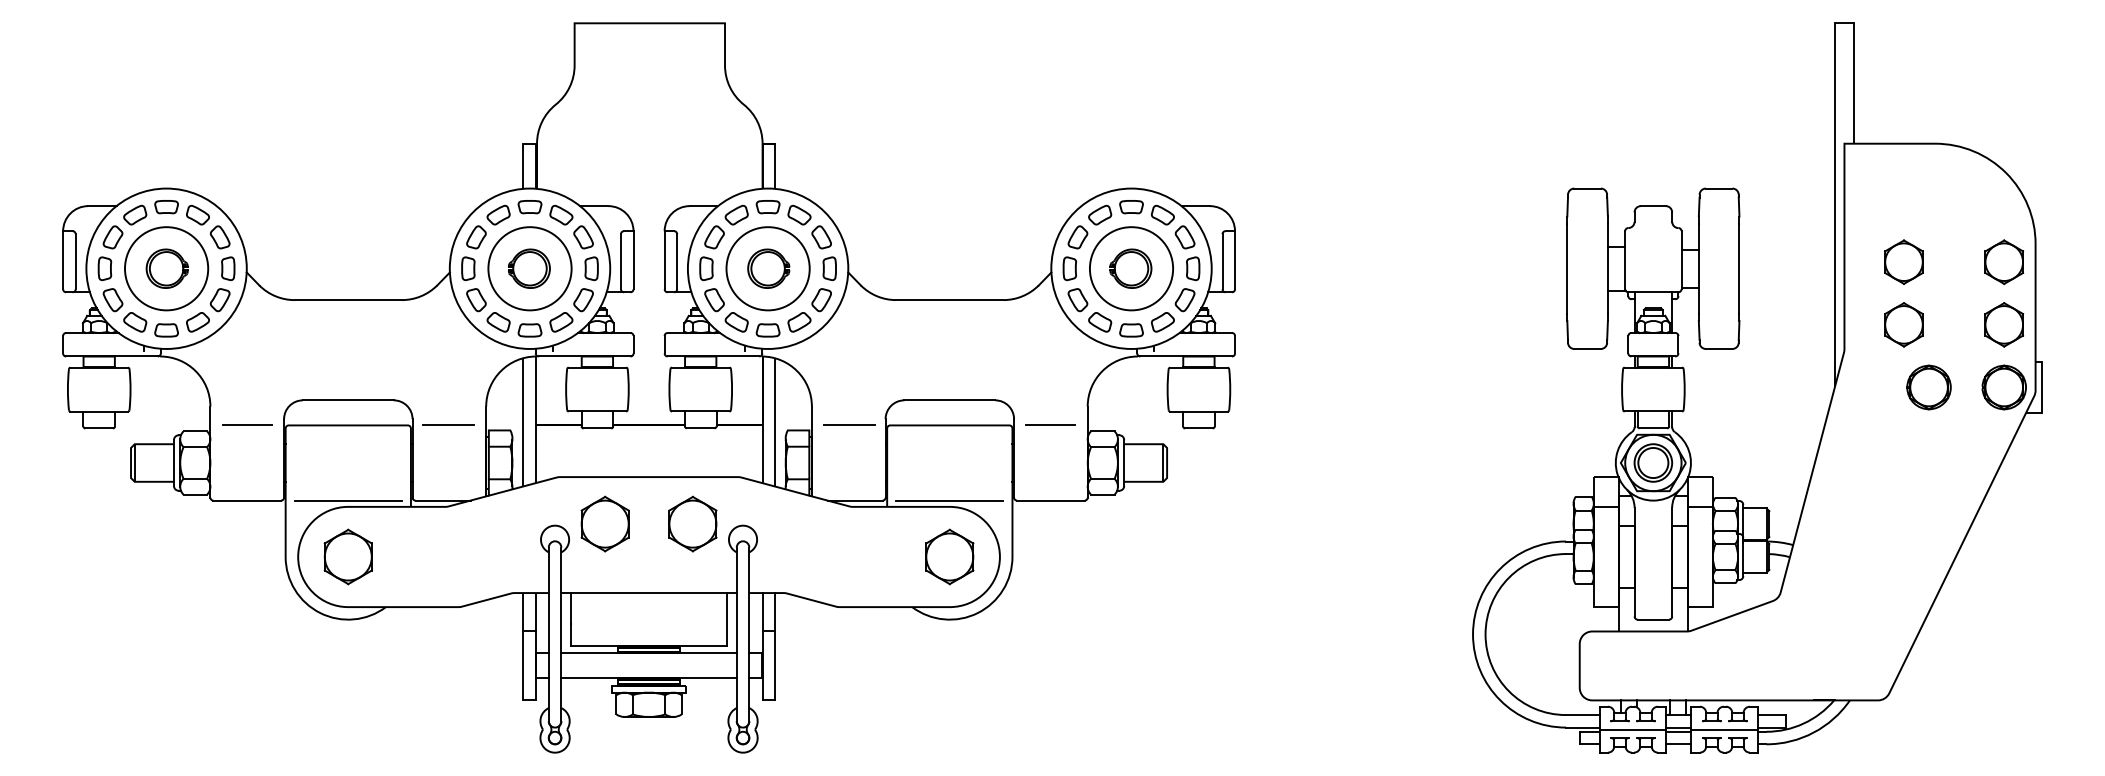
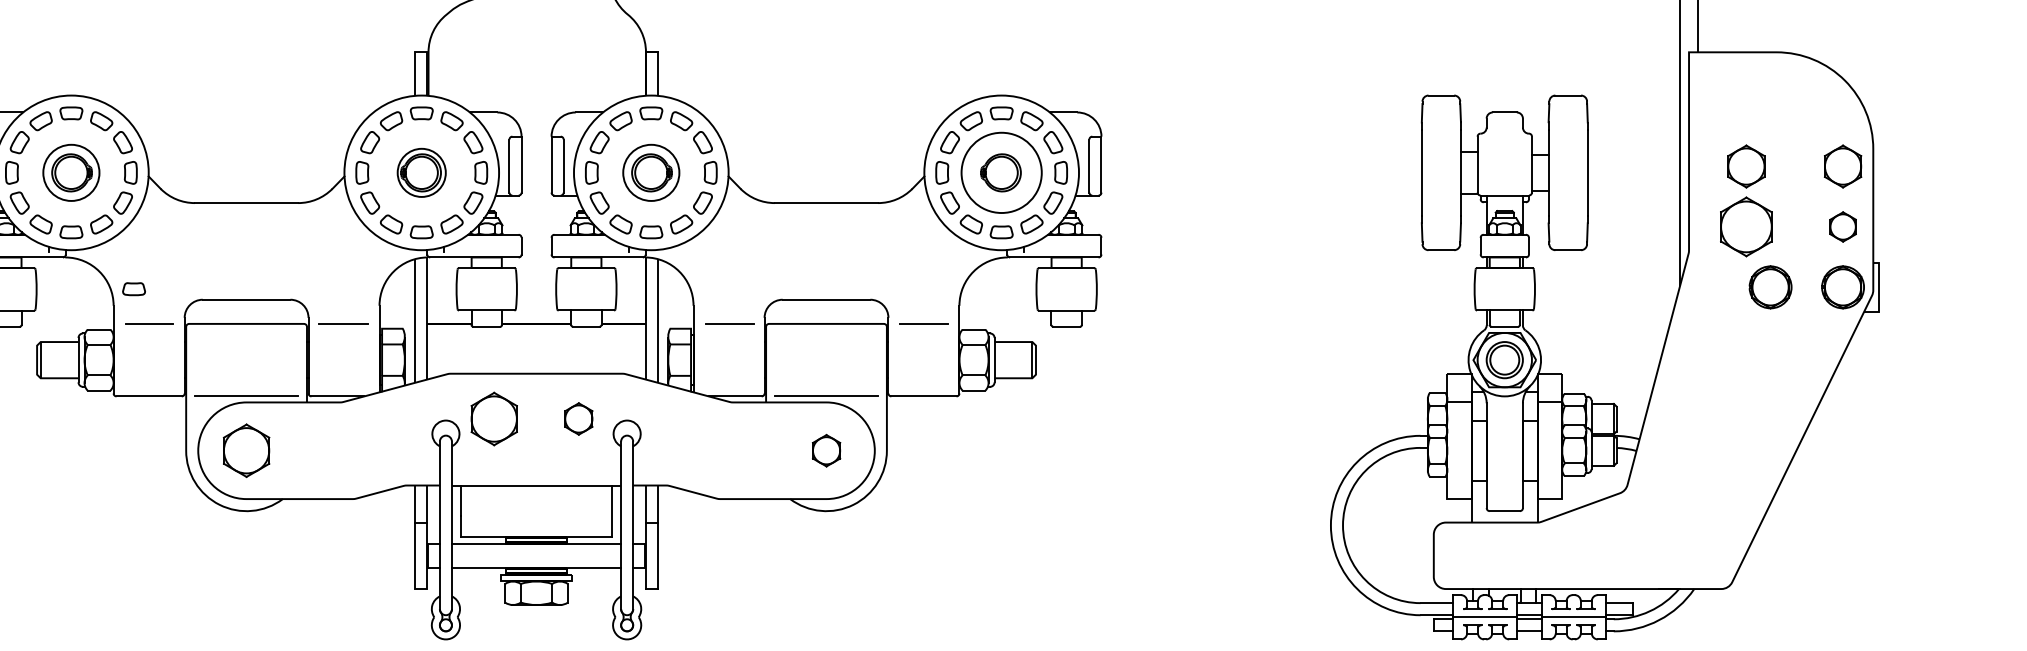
circle: (166, 268) -> (71, 172), size x0.7
circle: (529, 268) -> (421, 172), size x0.6
circle: (767, 268) -> (650, 172), size x0.7
part: (1903, 324) -> (1745, 226), size x1.4
part: (2004, 324) -> (1843, 226), size x0.7
part: (231, 389) -> (133, 289), added
part: (692, 523) -> (578, 418), size x0.6
part: (949, 556) -> (826, 450), size x0.6

